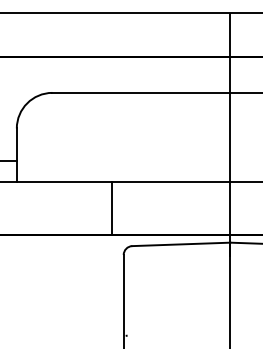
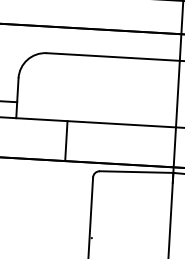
line: (112, 208) -> (66, 141), moved

